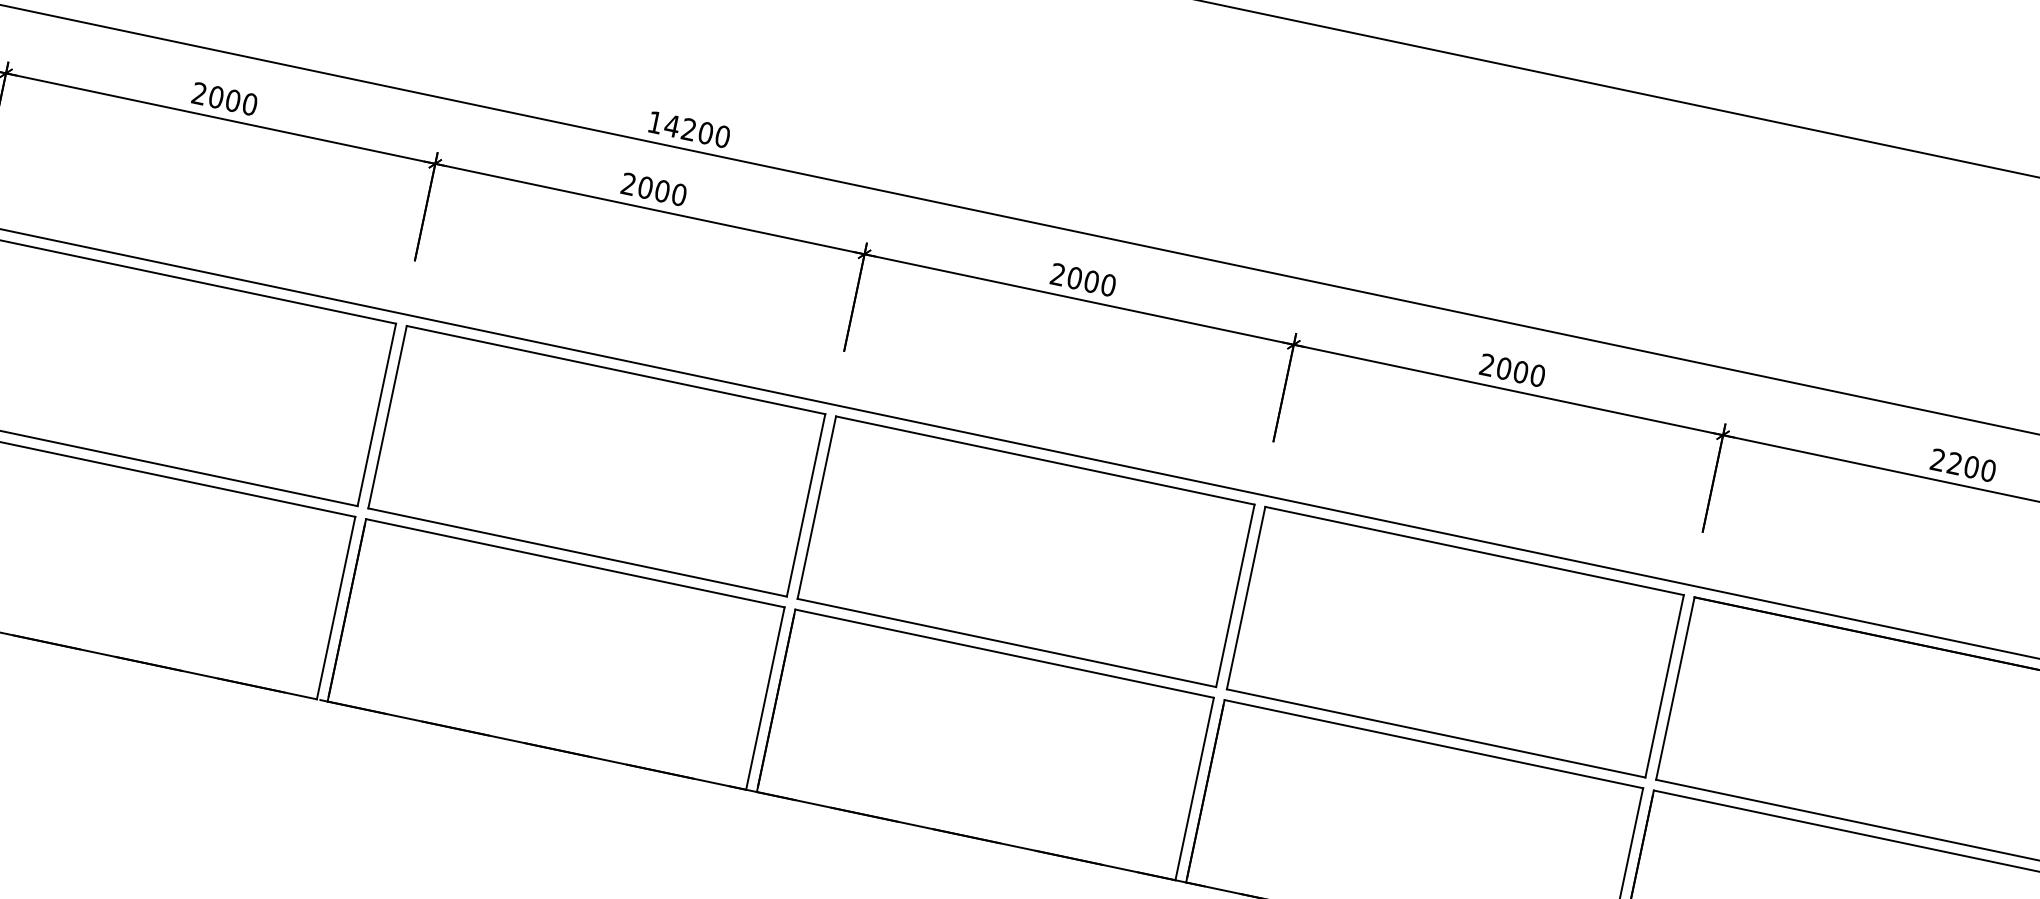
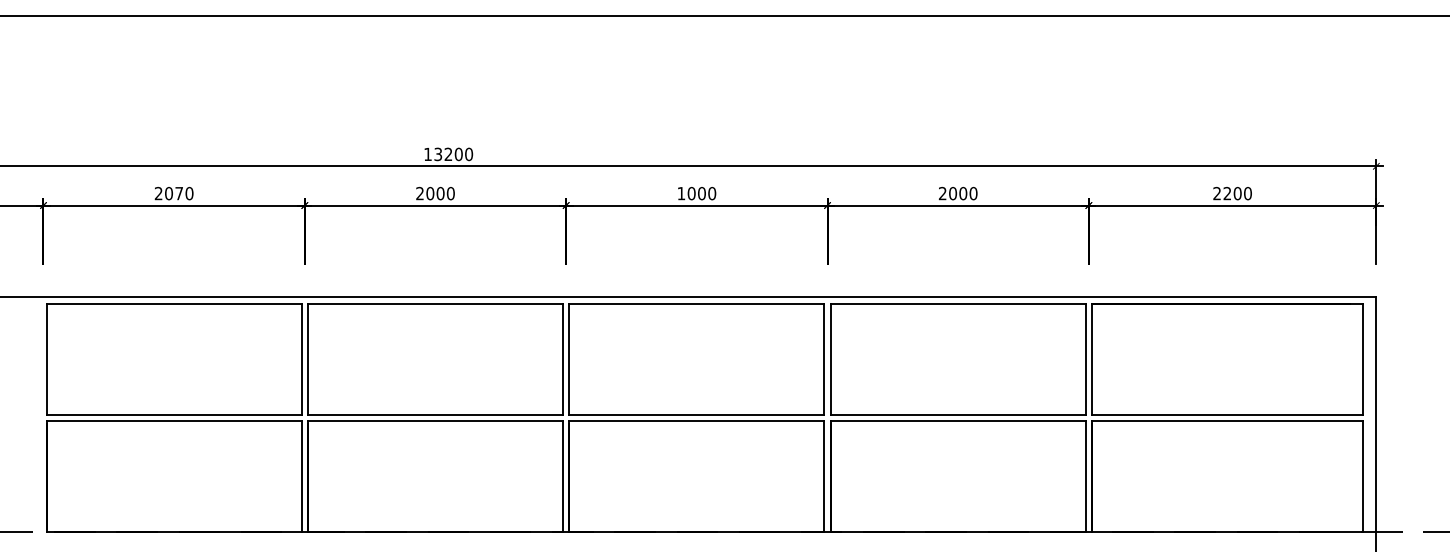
text: (233, 100) -> (179, 193), 2000 -> 2070
text: (672, 126) -> (438, 154), 14200 -> 13200
text: (1058, 272) -> (681, 192), 2000 -> 1000

